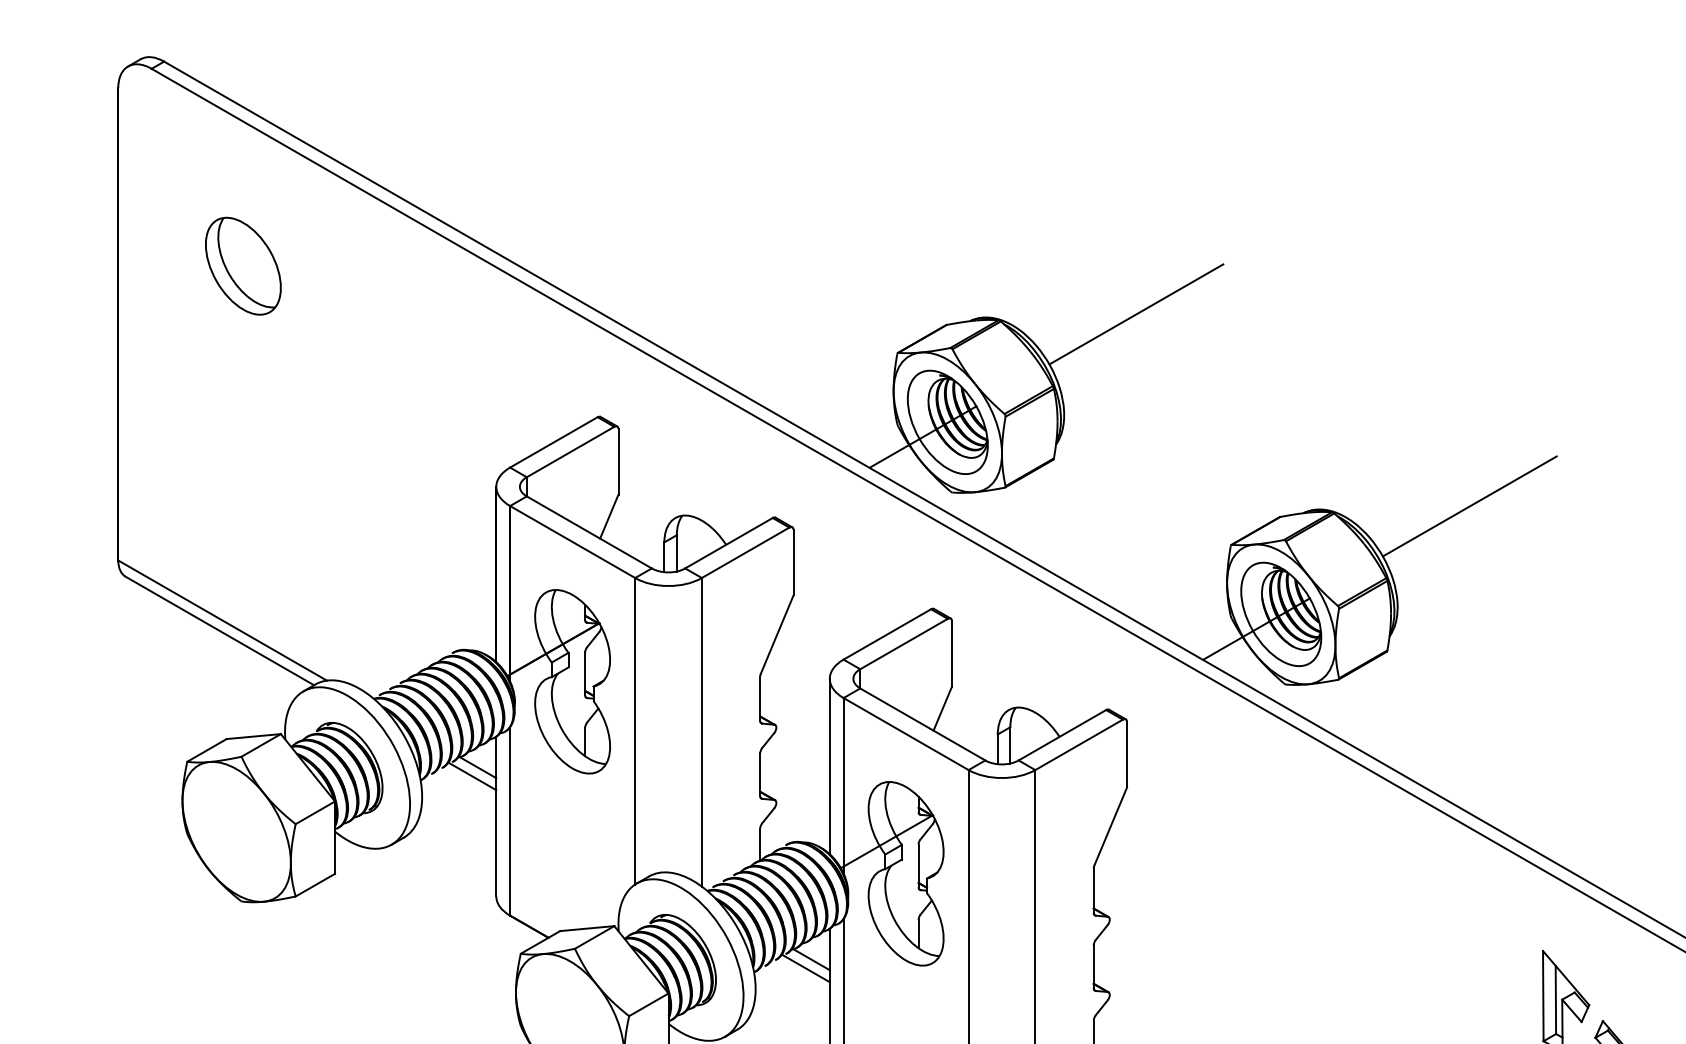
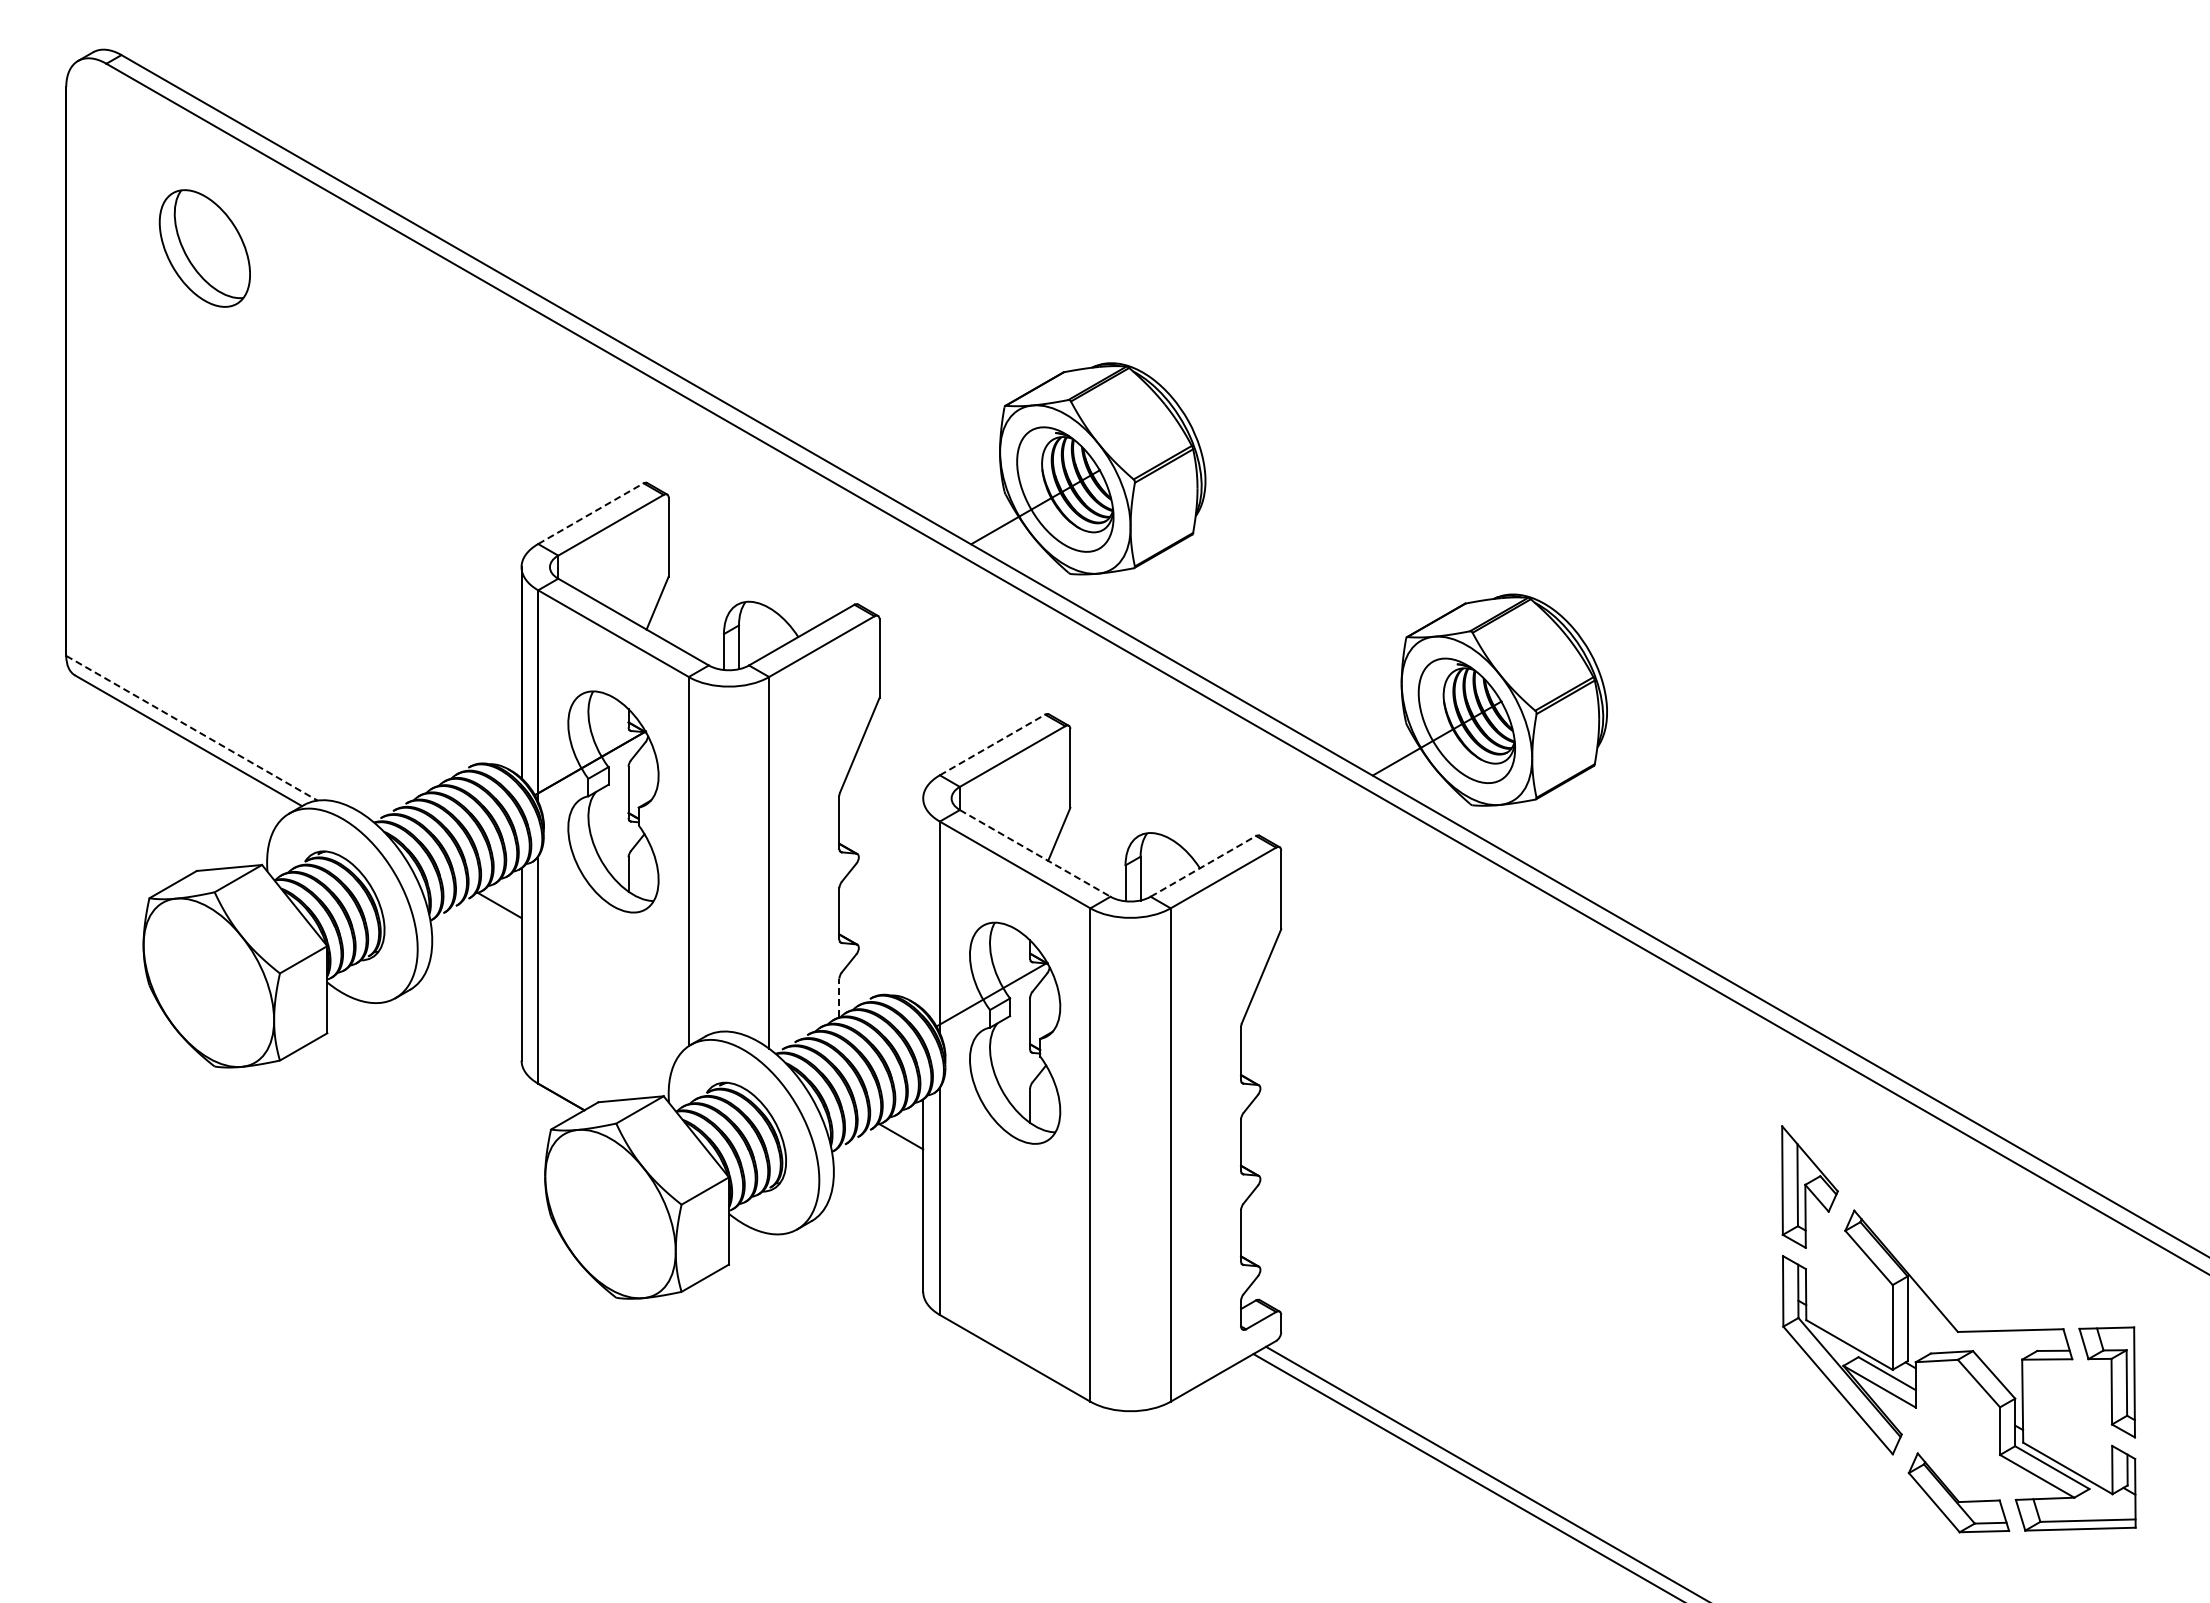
part: (243, 266) -> (204, 248), moved
line: (1136, 314) -> (1292, 359), removed
line: (553, 442) -> (590, 513), solid -> dashed
line: (1469, 506) -> (1693, 590), removed
line: (222, 620) -> (191, 728), solid -> dashed
line: (887, 634) -> (992, 744), solid -> dashed
line: (923, 724) -> (1035, 853), solid -> dashed
line: (1062, 735) -> (1203, 866), solid -> dashed
line: (830, 766) -> (923, 903), removed
line: (473, 776) -> (493, 916), removed
line: (760, 844) -> (839, 997), solid -> dashed
line: (805, 968) -> (894, 1147), removed

